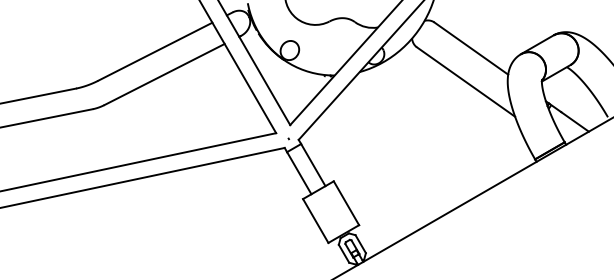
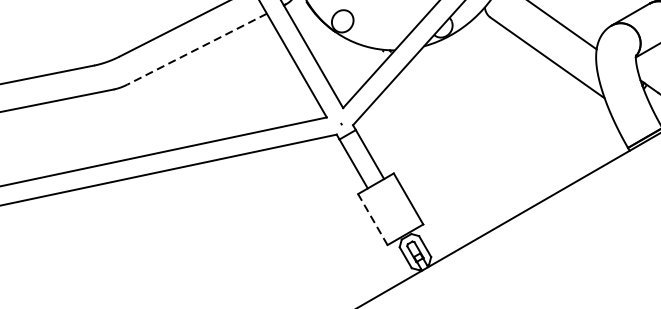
line: (164, 74) -> (196, 49), solid -> dashed
line: (315, 220) -> (372, 219), solid -> dashed

